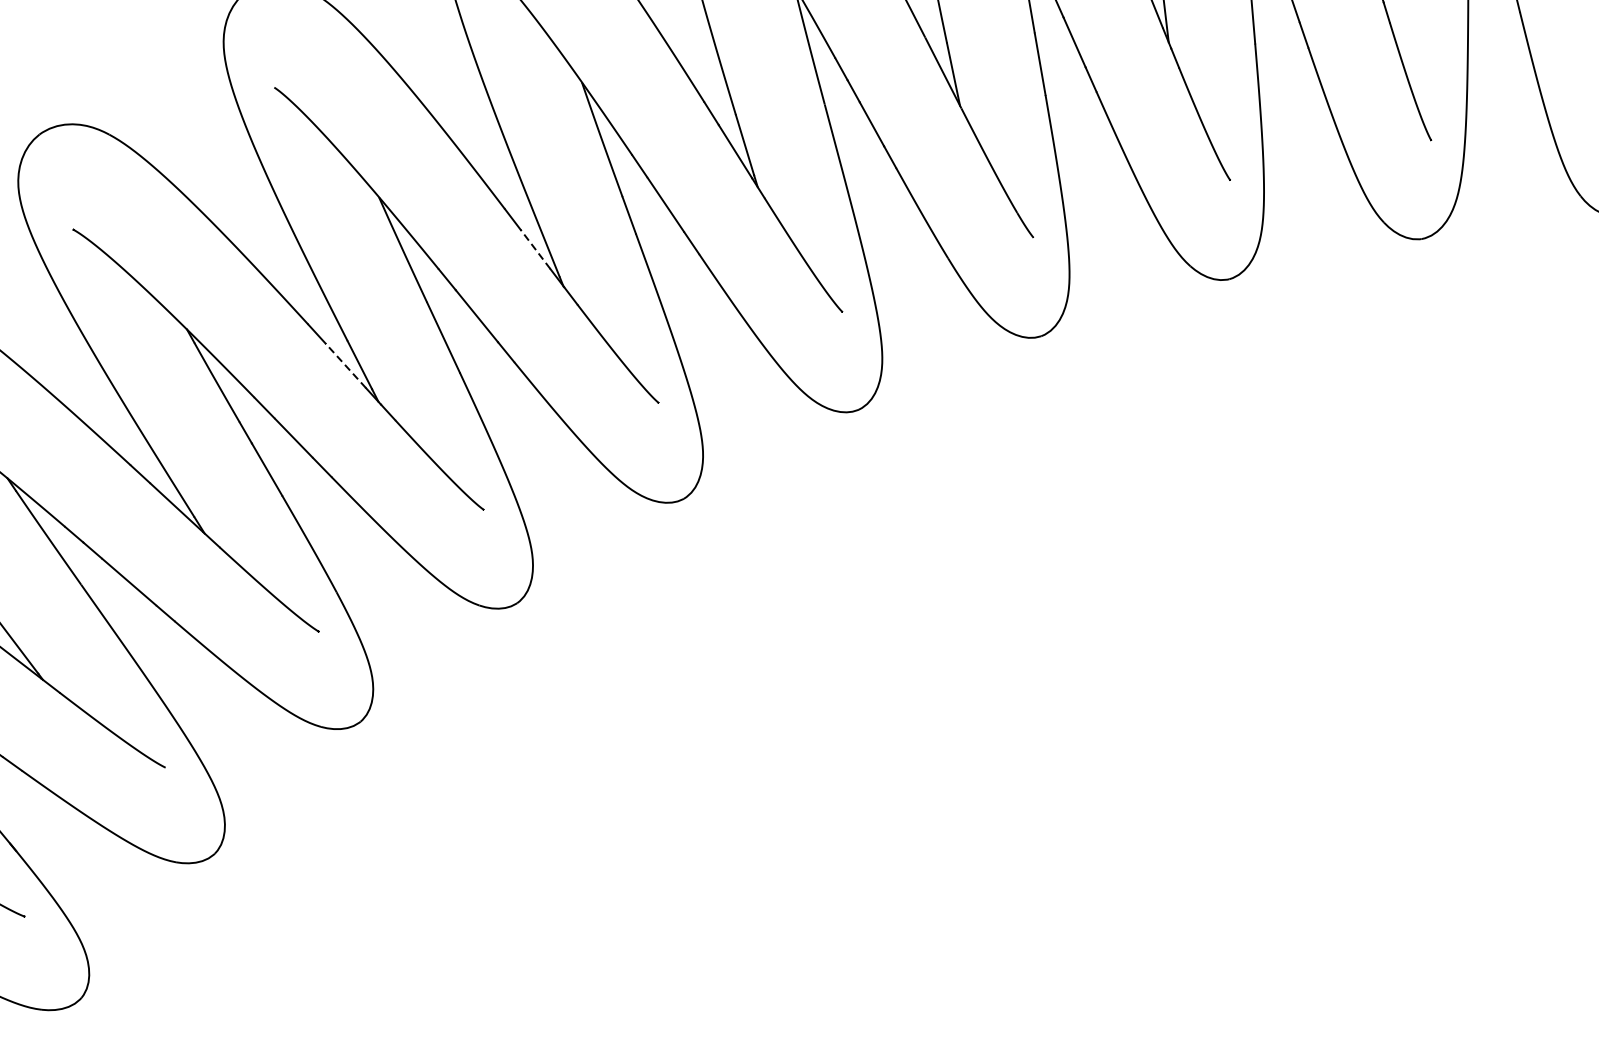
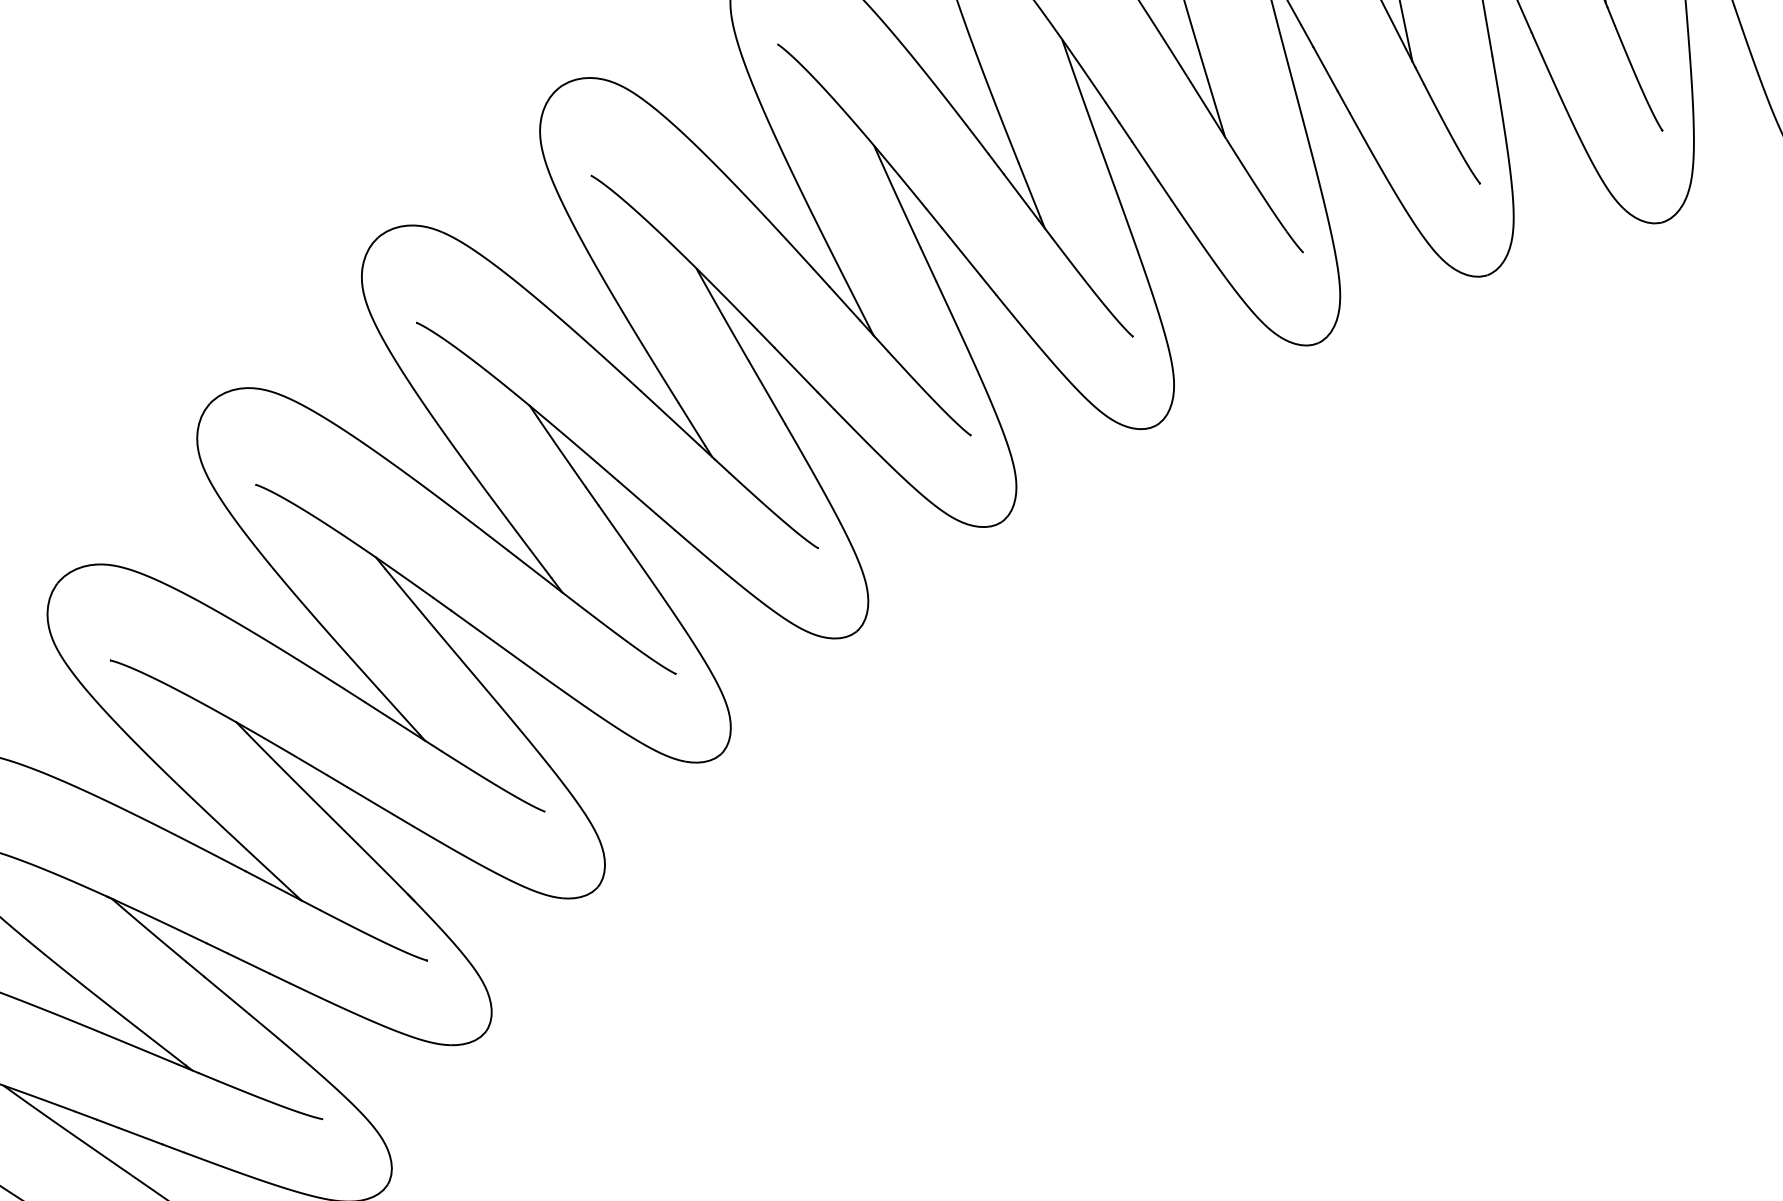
line: (535, 249) -> (844, 303), dashed -> solid
line: (346, 365) -> (679, 426), dashed -> solid

